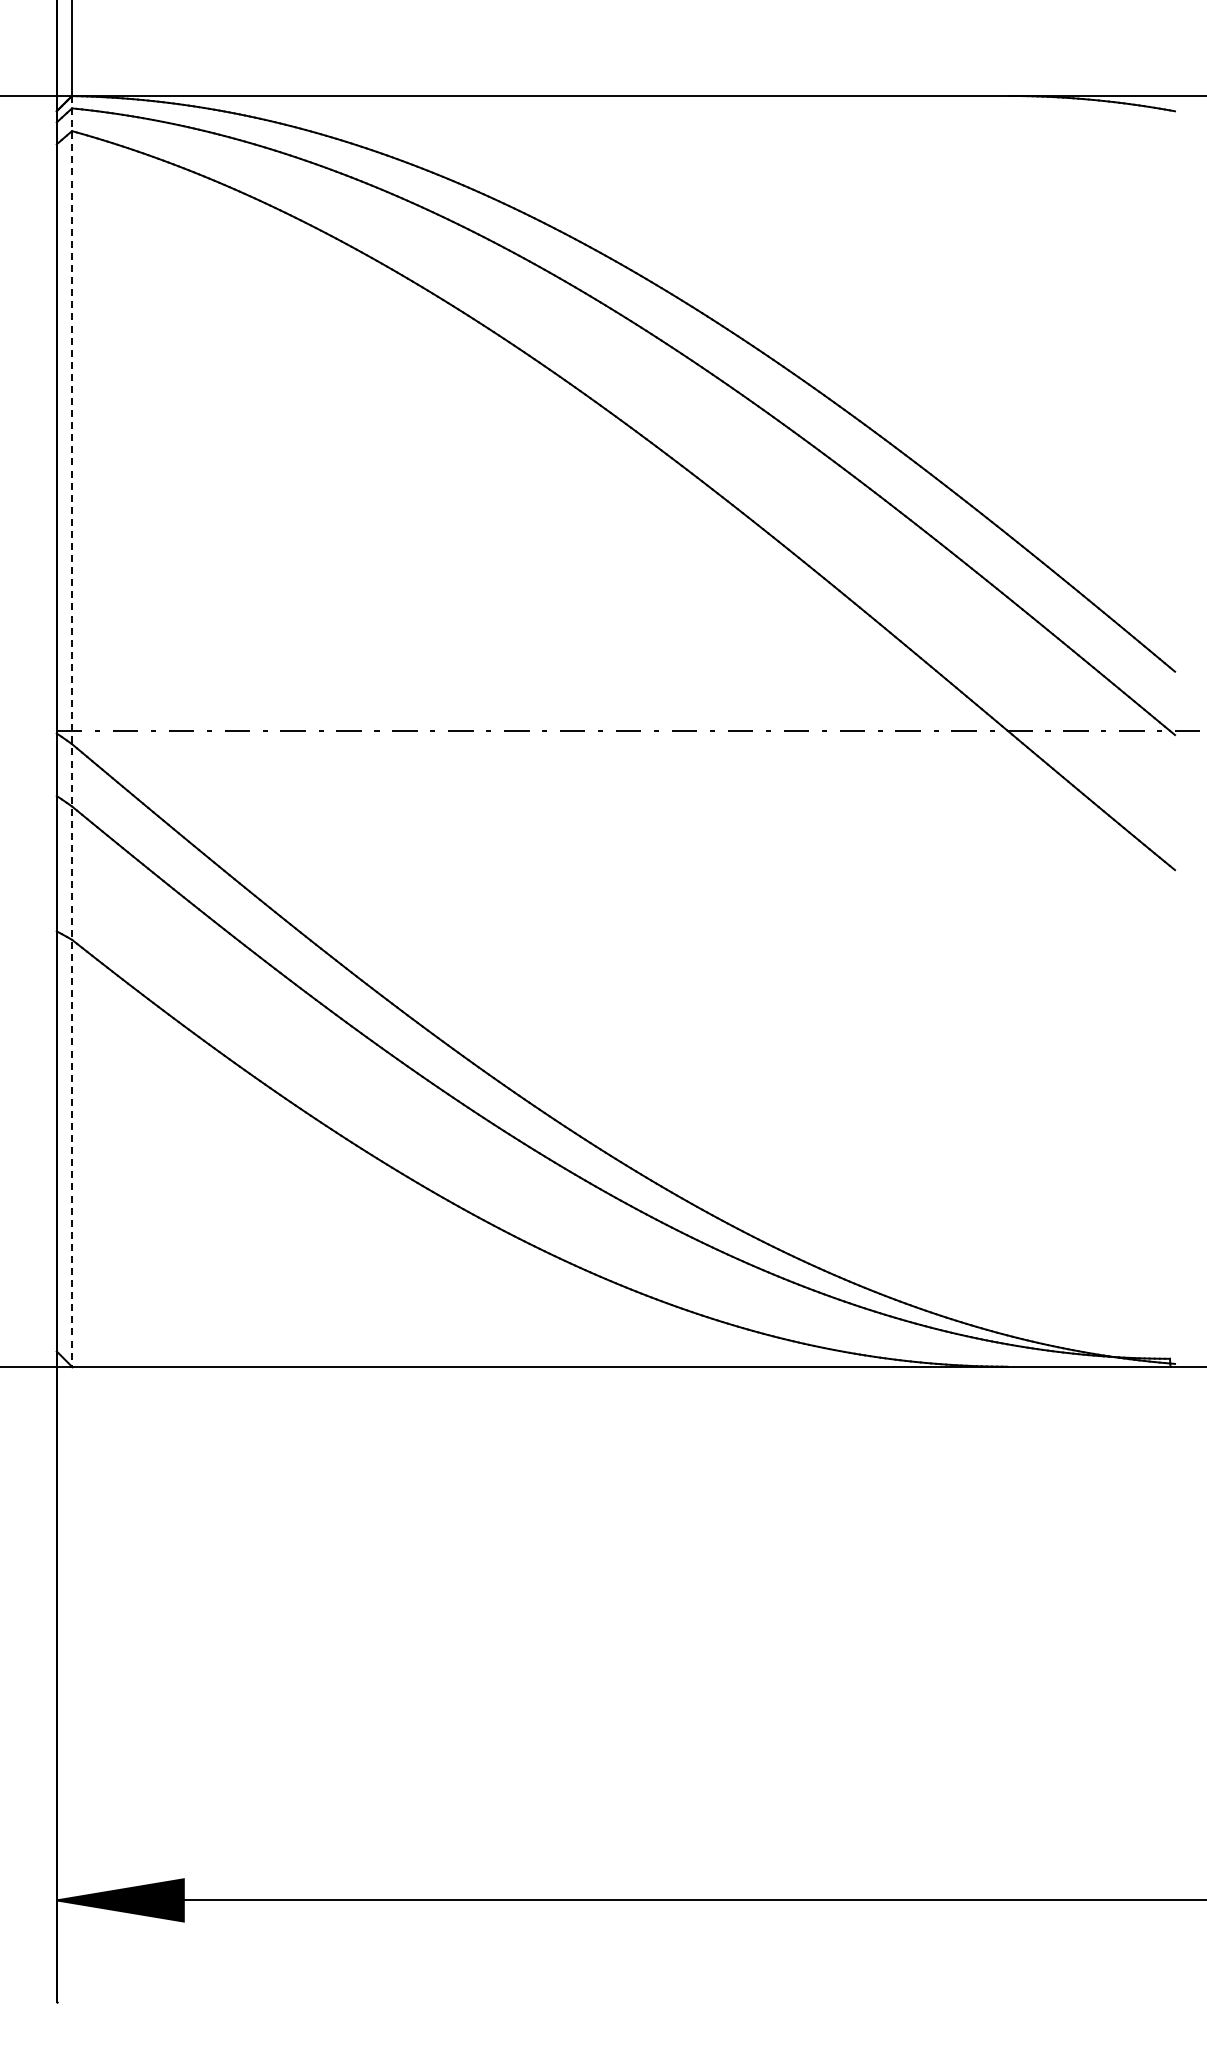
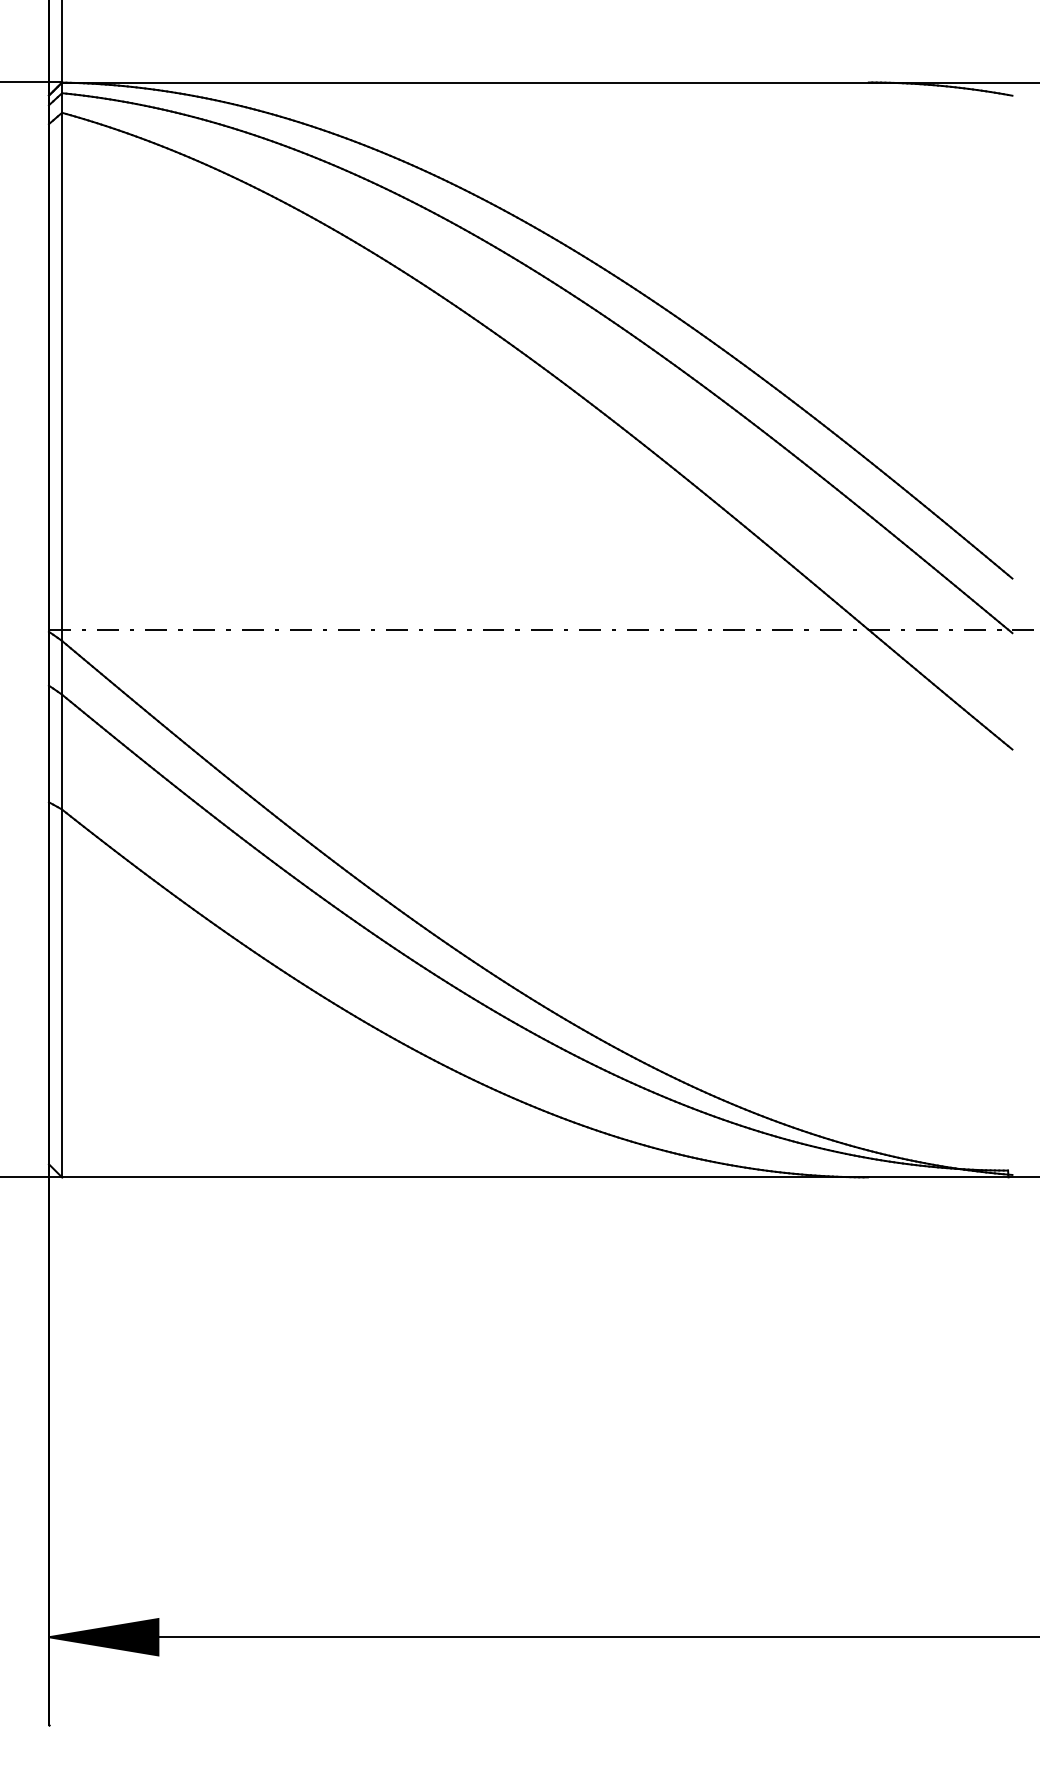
line: (72, 731) -> (62, 630), dashed -> solid

